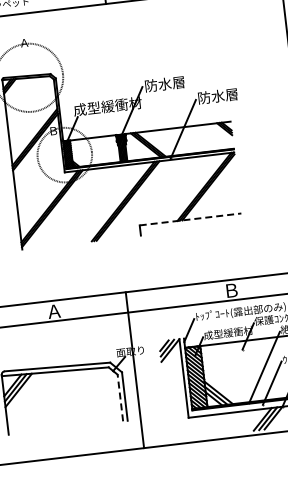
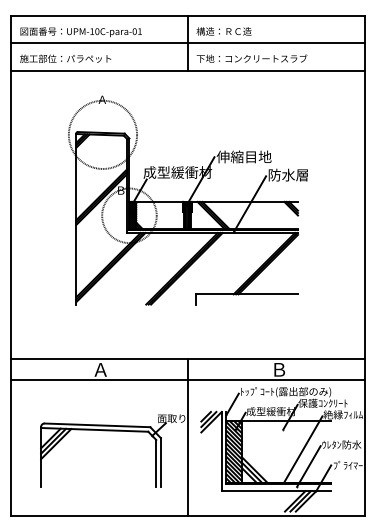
text: (171, 82) -> (243, 156), 防水層 -> 伸縮目地
line: (191, 219) -> (247, 294), dashed -> solid
line: (135, 370) -> (188, 437), moved
line: (120, 396) -> (156, 462), dashed -> solid

